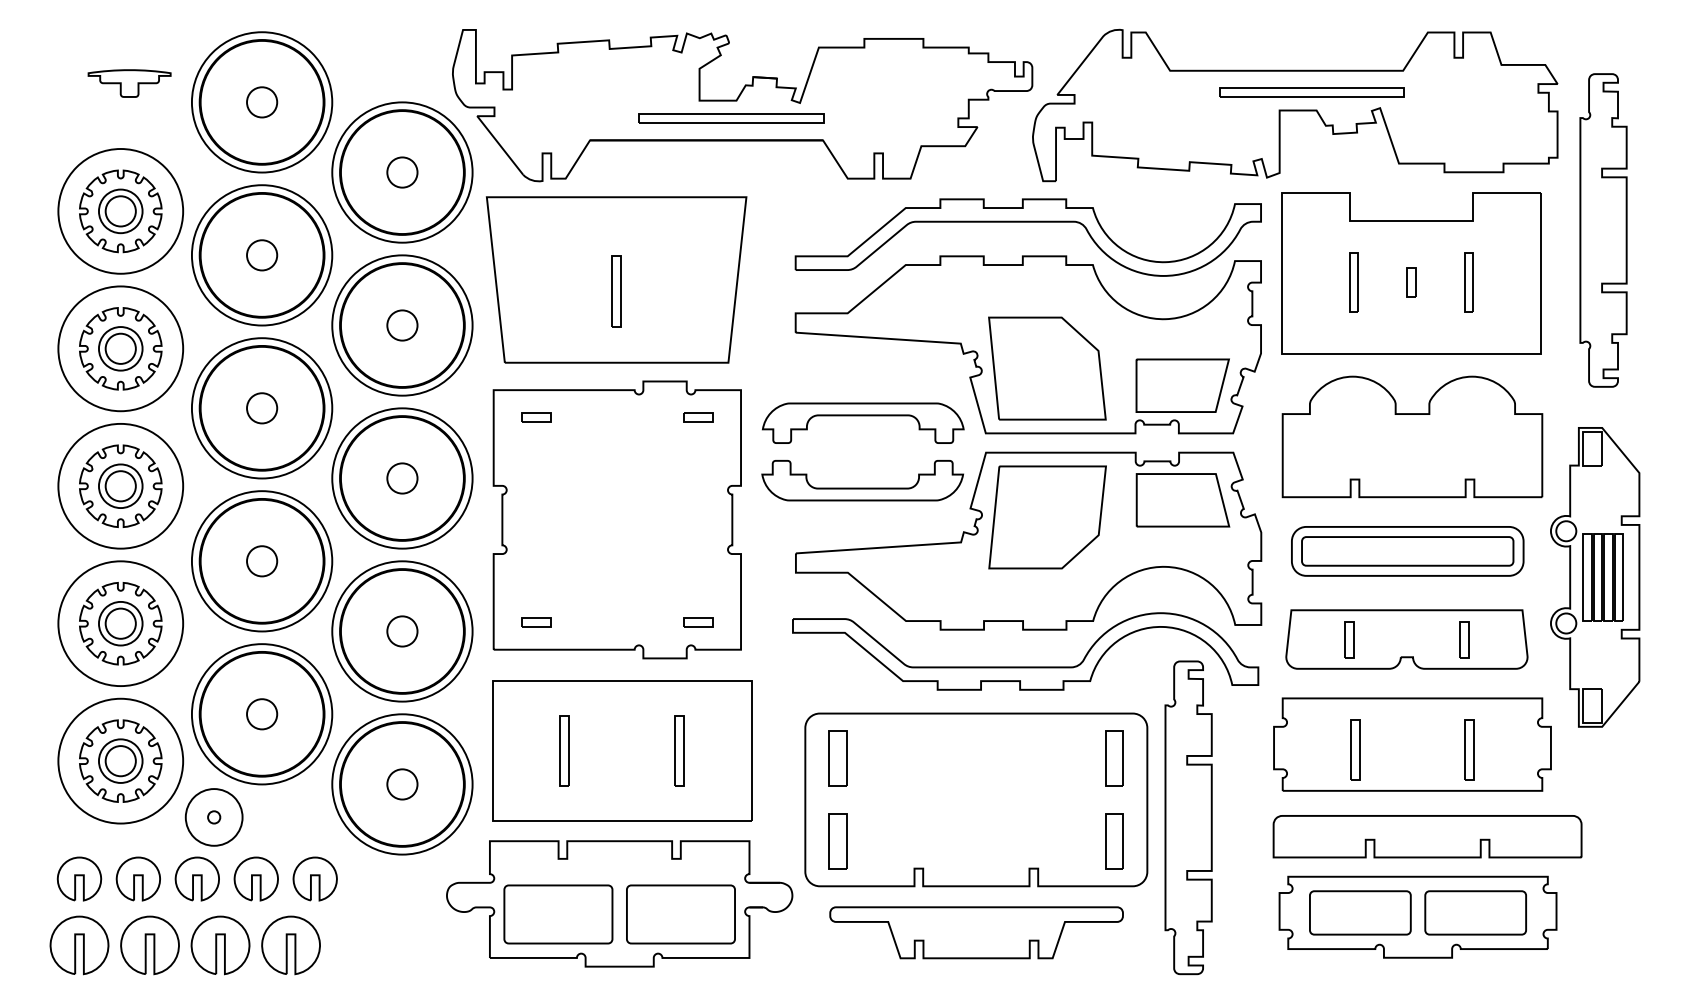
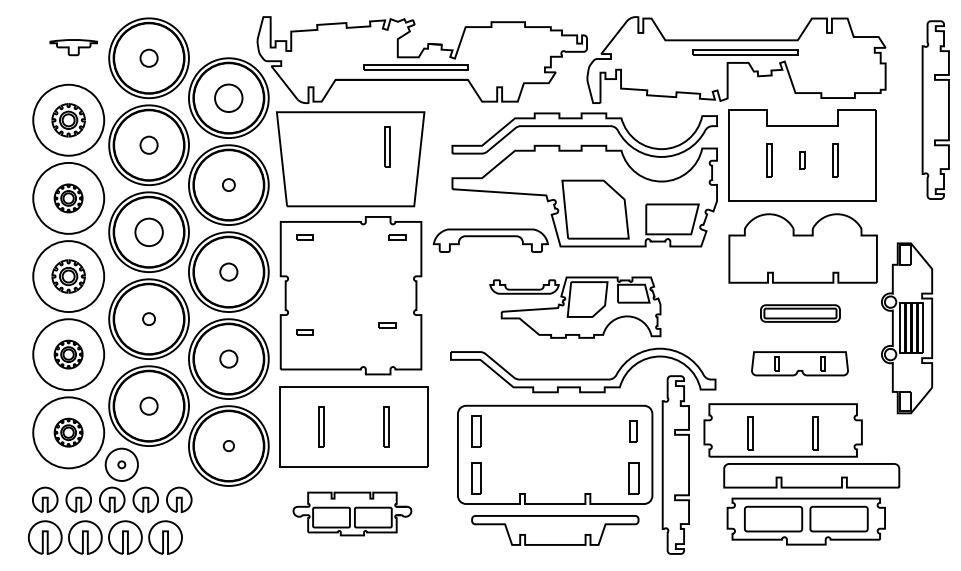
part: (401, 171) -> (228, 97), size x1.6
part: (120, 211) -> (68, 120), size x0.7
part: (1603, 229) -> (935, 109), moved
part: (616, 290) -> (387, 146), moved
part: (401, 324) -> (228, 184), size x0.7
part: (120, 348) -> (68, 198), size x0.6
part: (261, 407) -> (148, 231), size x1.6
part: (120, 486) -> (68, 276), size x0.7
part: (1012, 540) -> (575, 307), size x0.6
part: (1407, 551) -> (800, 313), size x0.6
part: (261, 560) -> (148, 318), size x0.7
part: (120, 623) -> (68, 354), size x0.6
part: (535, 623) -> (304, 332), moved
part: (699, 623) -> (387, 325), moved
part: (1406, 639) -> (799, 363), size x0.7
part: (1411, 744) -> (782, 430), moved
part: (1114, 758) -> (633, 431), size x0.7
part: (120, 760) -> (68, 432), size x0.6
part: (401, 783) -> (228, 445), size x0.6
part: (619, 903) -> (352, 513), size x0.6

